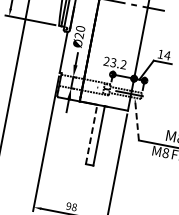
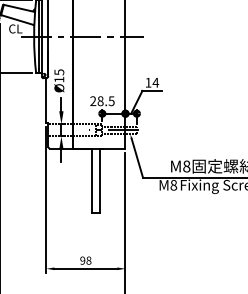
text: (80, 31) -> (59, 75), Ø20 -> Ø15
text: (117, 63) -> (105, 101), 23.2 -> 28.5
line: (137, 122) -> (137, 158), dashed -> solid
line: (91, 134) -> (92, 180), dashed -> solid

